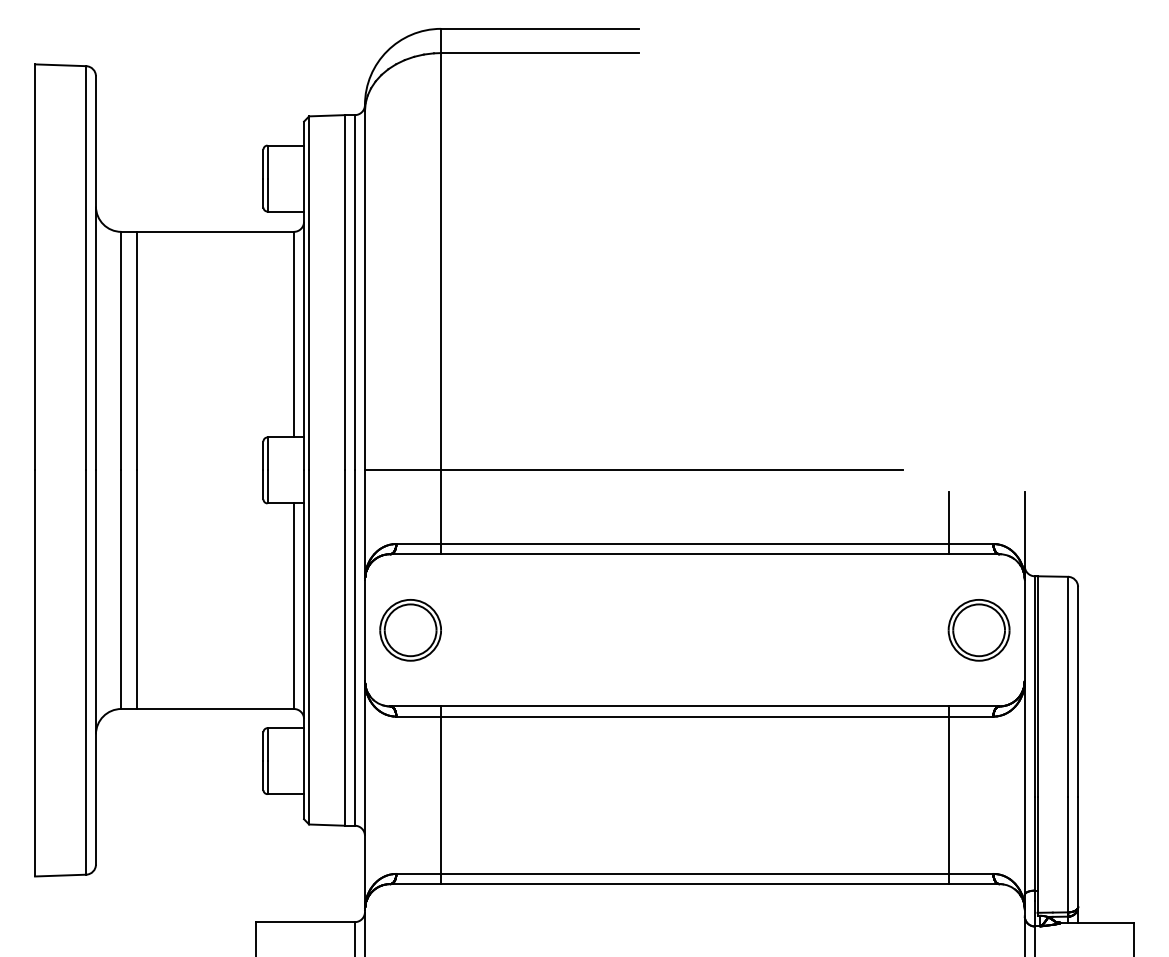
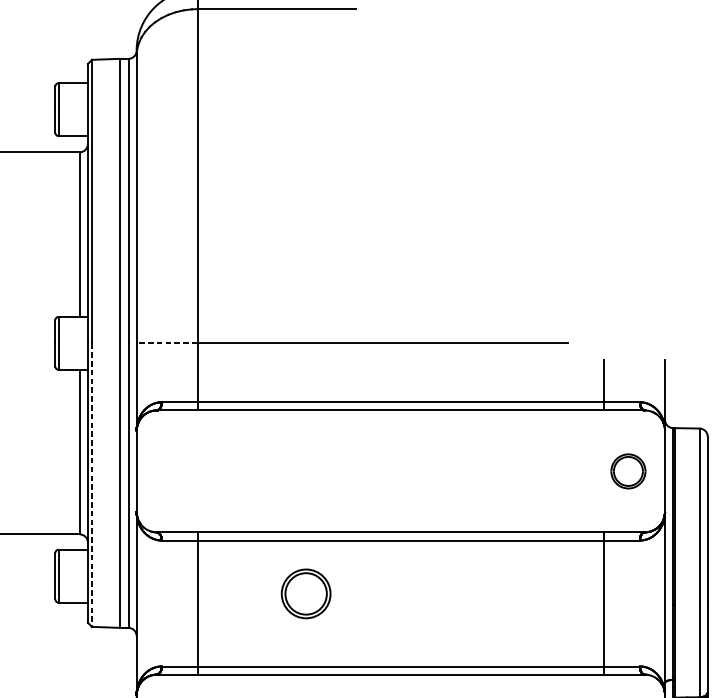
line: (402, 470) -> (166, 343), solid -> dashed
part: (410, 630) -> (306, 594), moved
part: (978, 630) -> (627, 471), size x0.7
line: (309, 647) -> (92, 485), solid -> dashed

